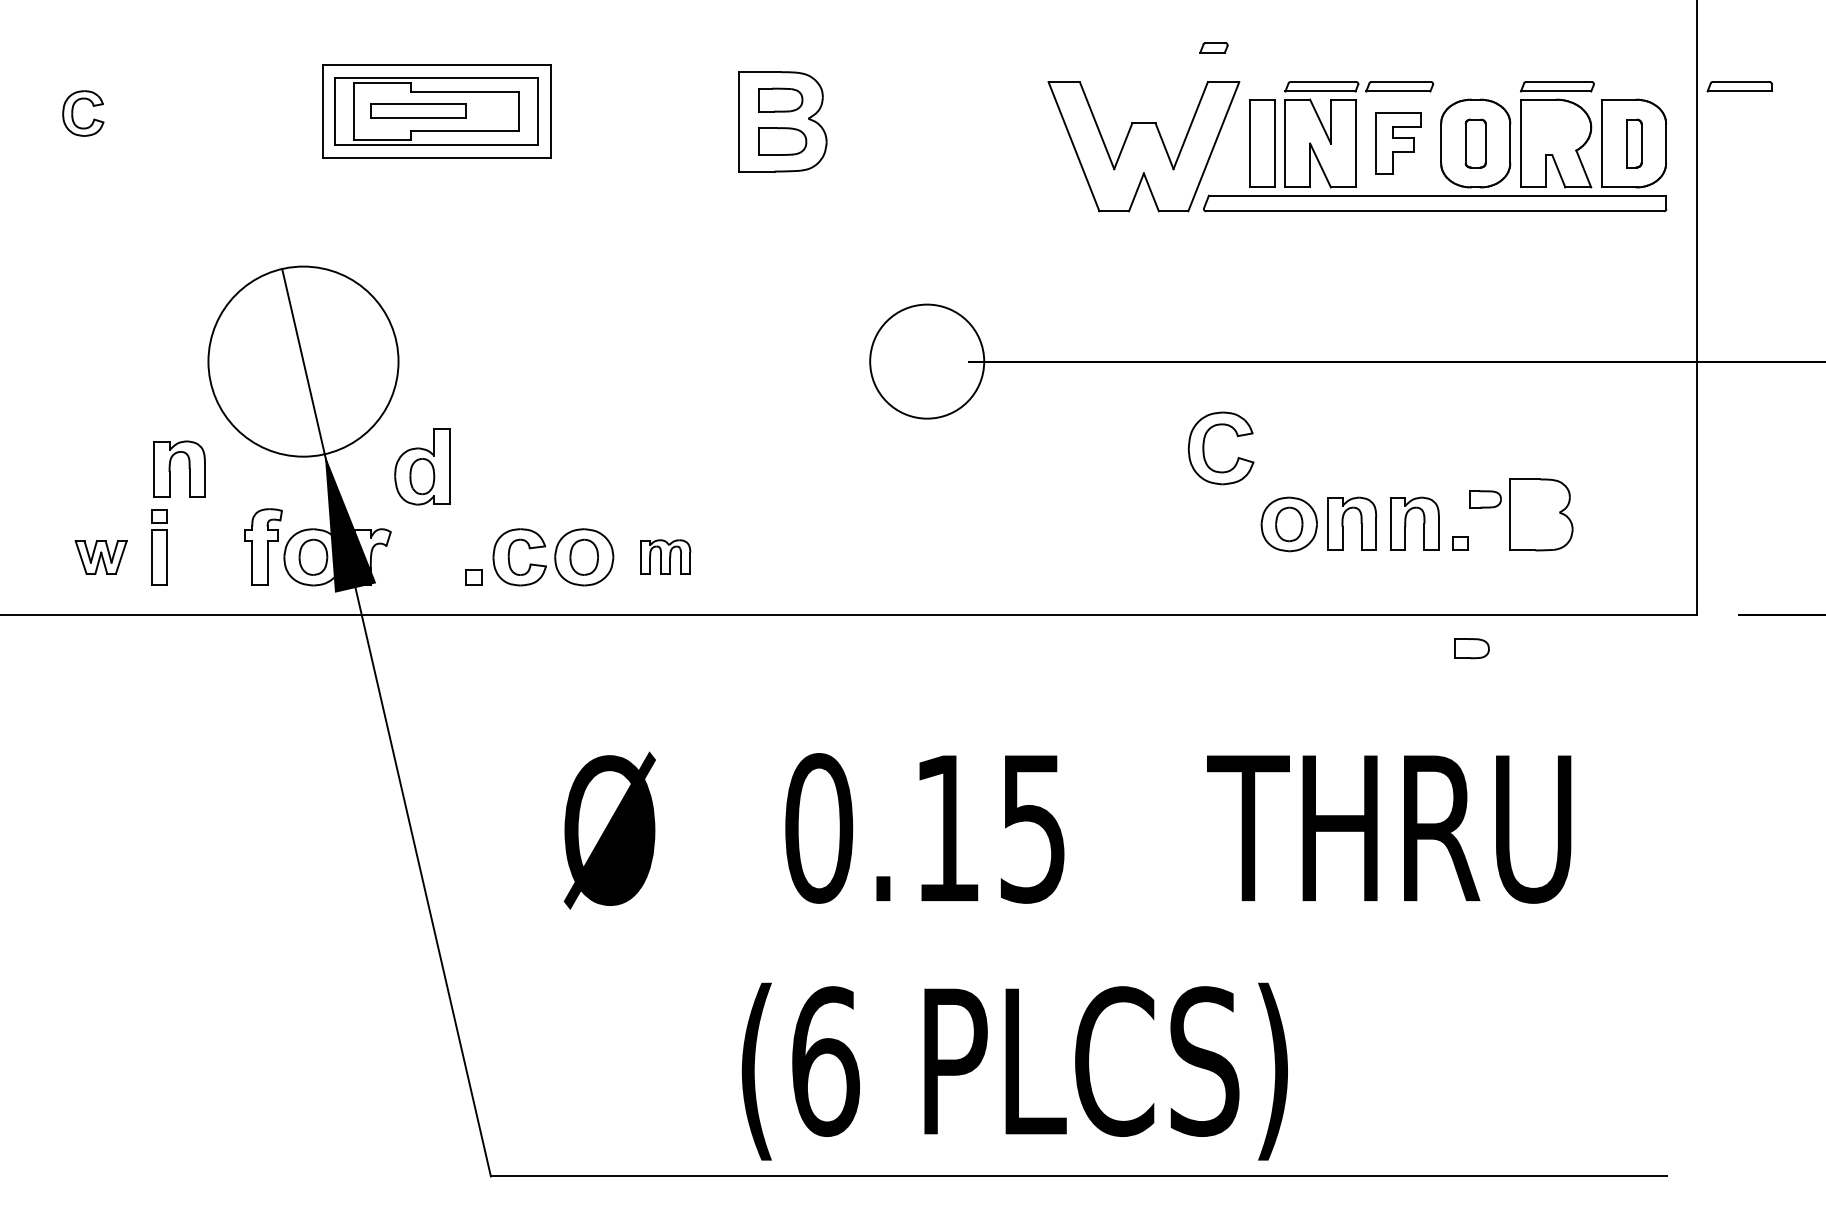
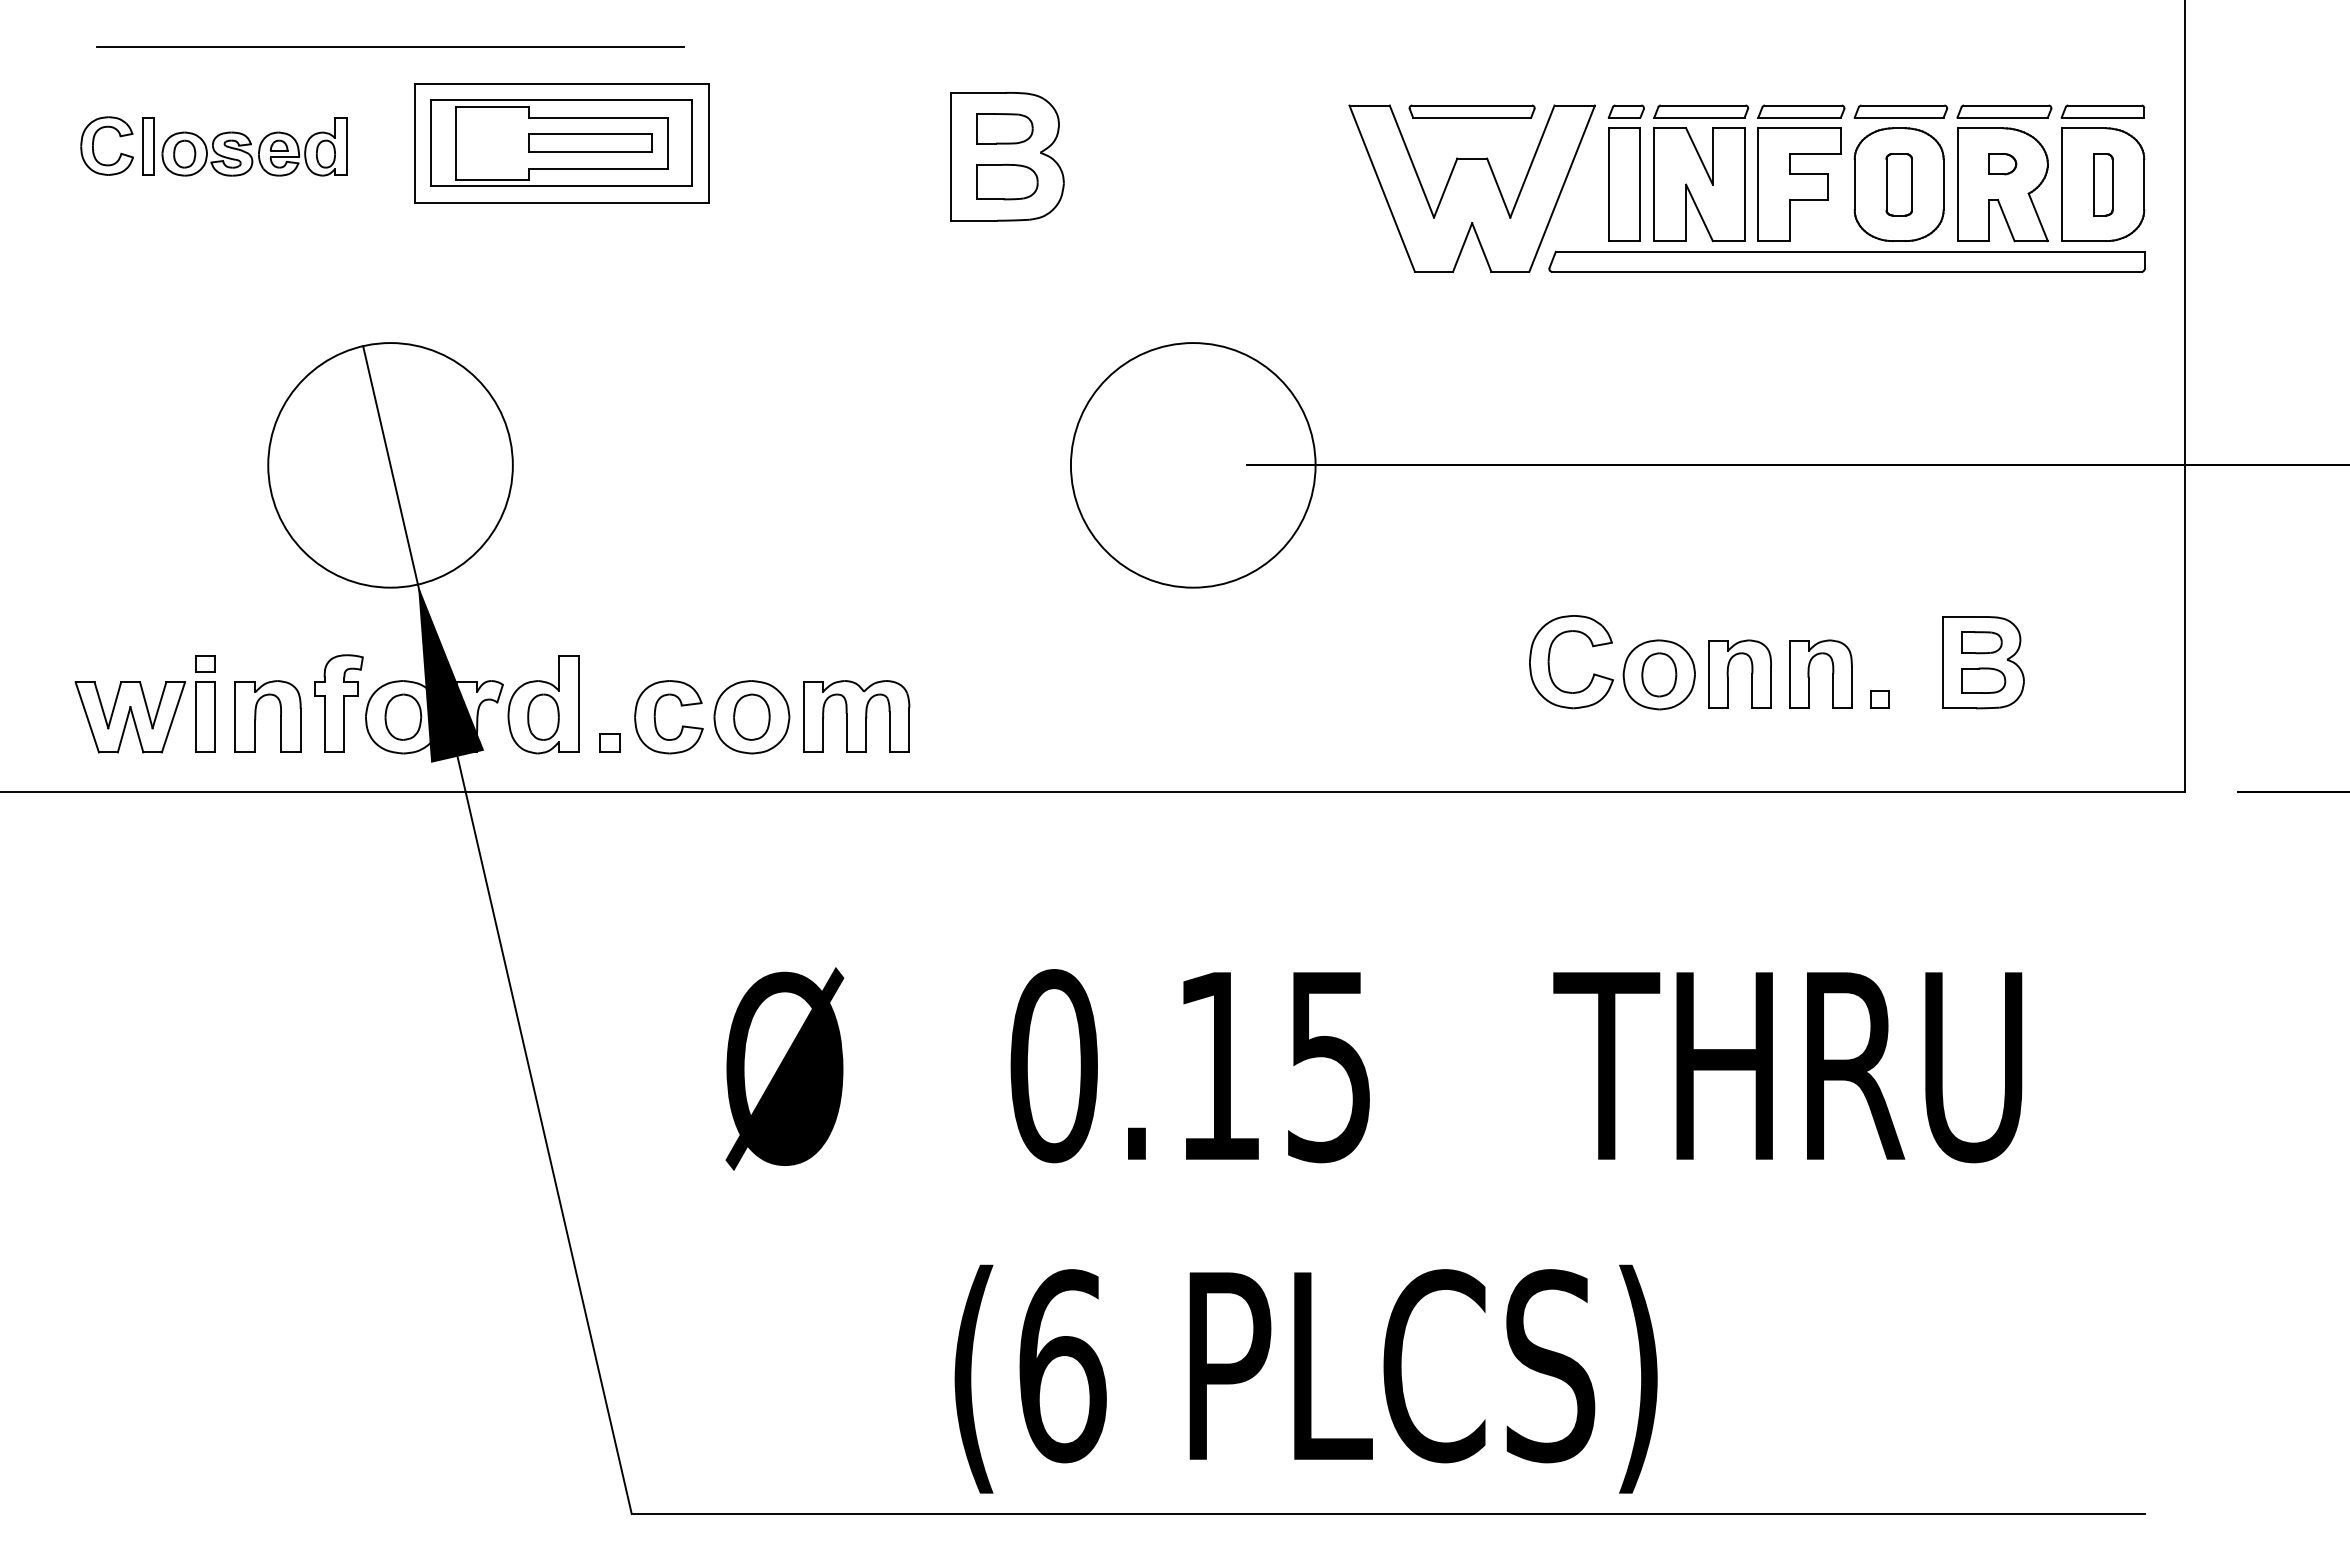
line: (303, 36) -> (390, 47), added
part: (1213, 47) -> (1625, 111), moved
part: (1143, 86) -> (1471, 111), added
part: (1476, 86) -> (1900, 111), added
part: (1739, 86) -> (2102, 111), moved
part: (418, 110) -> (590, 142), moved
part: (190, 113) -> (244, 146), added
part: (1555, 127) -> (2002, 164), added
part: (1398, 143) -> (1799, 184), size x1.43
circle: (926, 361) -> (1192, 465), size x1.67
part: (1203, 448) -> (1549, 662), moved
part: (422, 466) -> (543, 704), moved
part: (170, 468) -> (256, 716), moved
part: (1485, 499) -> (1981, 642), moved
part: (665, 556) -> (856, 716), size x1.67
part: (100, 557) -> (129, 717), size x1.67
part: (1472, 648) -> (1983, 680), moved

